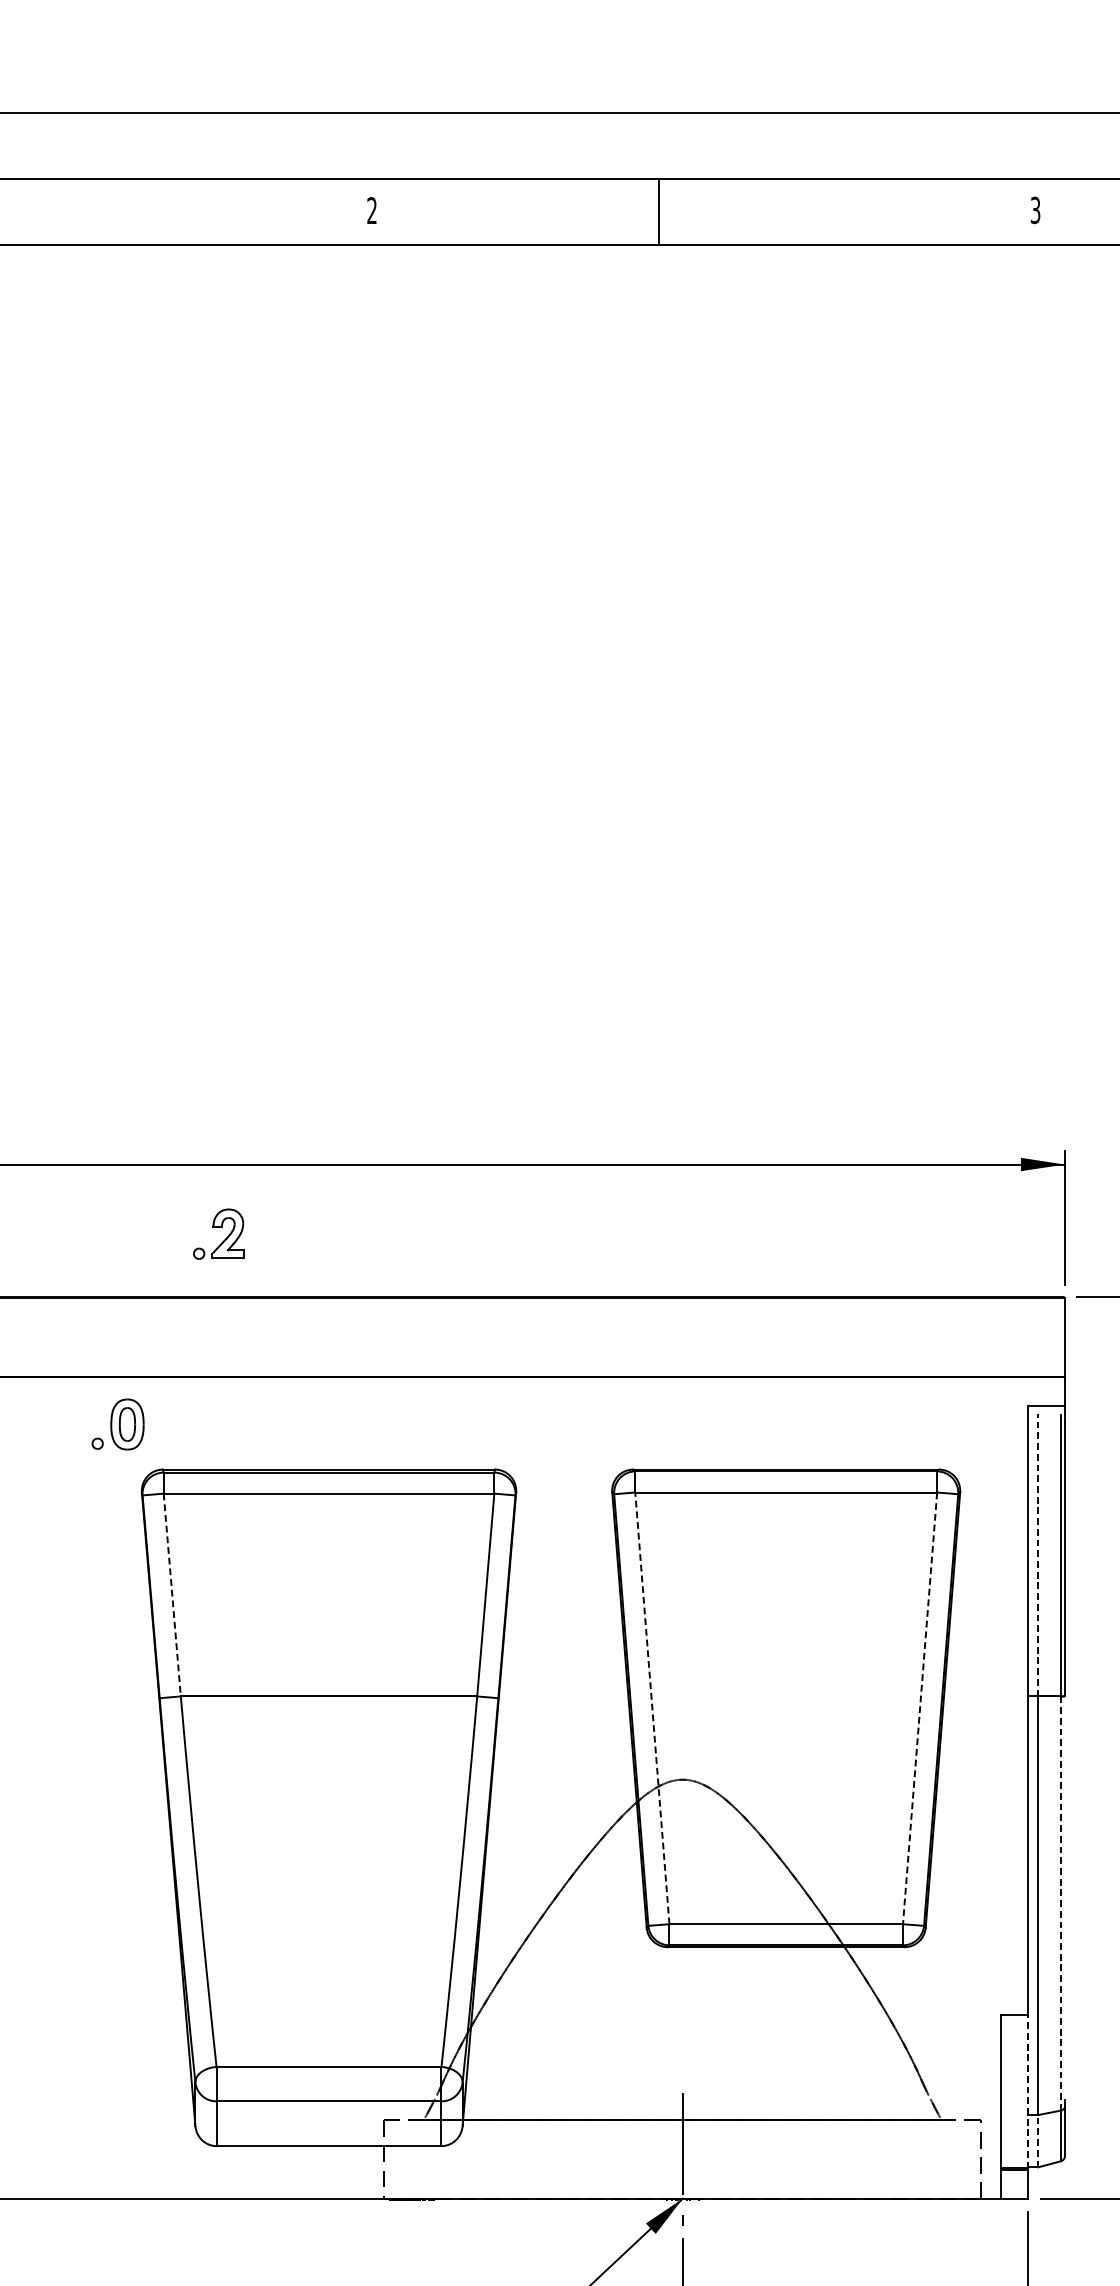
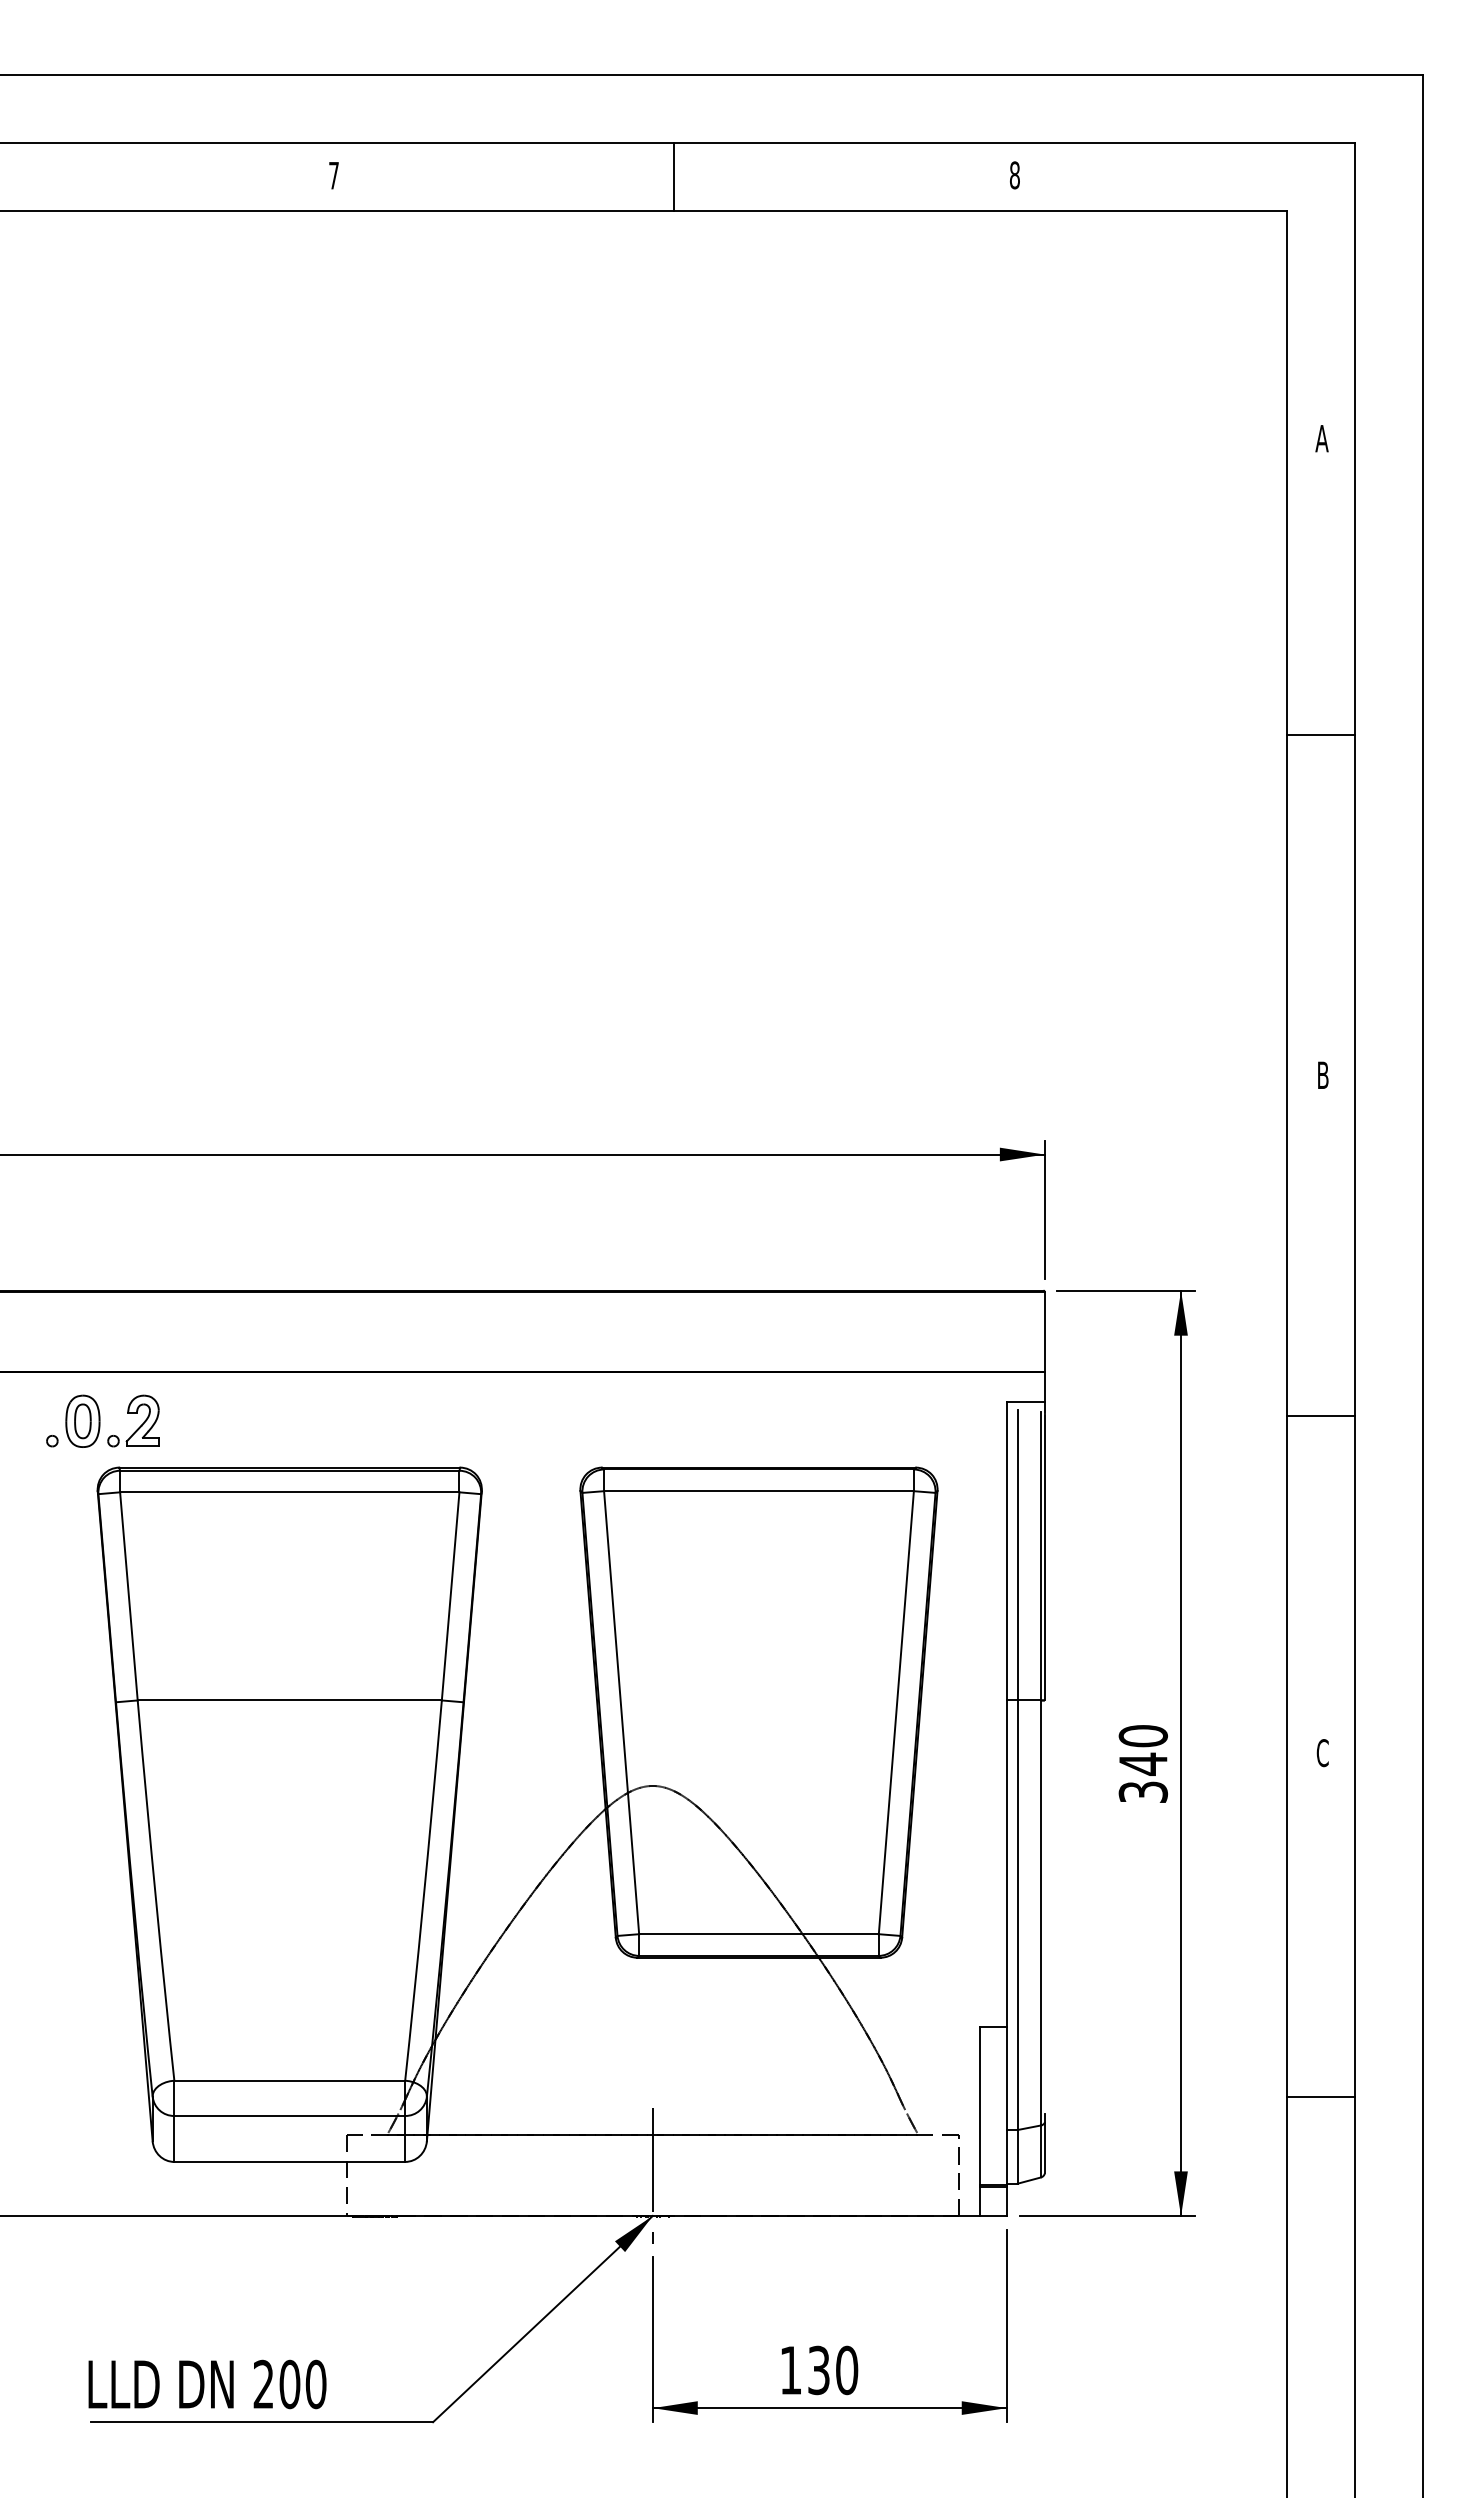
text: (371, 210) -> (333, 175), 2 -> 7
text: (1035, 210) -> (1014, 175), 3 -> 8
line: (659, 212) -> (674, 177), moved
part: (218, 1226) -> (133, 1413), moved
line: (1038, 1554) -> (1017, 1554), dashed -> solid
line: (171, 1595) -> (128, 1596), dashed -> solid
line: (652, 1708) -> (621, 1712), dashed -> solid
line: (920, 1709) -> (896, 1713), dashed -> solid
line: (1060, 1903) -> (1040, 1912), dashed -> solid
line: (1027, 2091) -> (1006, 2105), dashed -> solid
line: (1038, 2140) -> (1017, 2156), dashed -> solid

